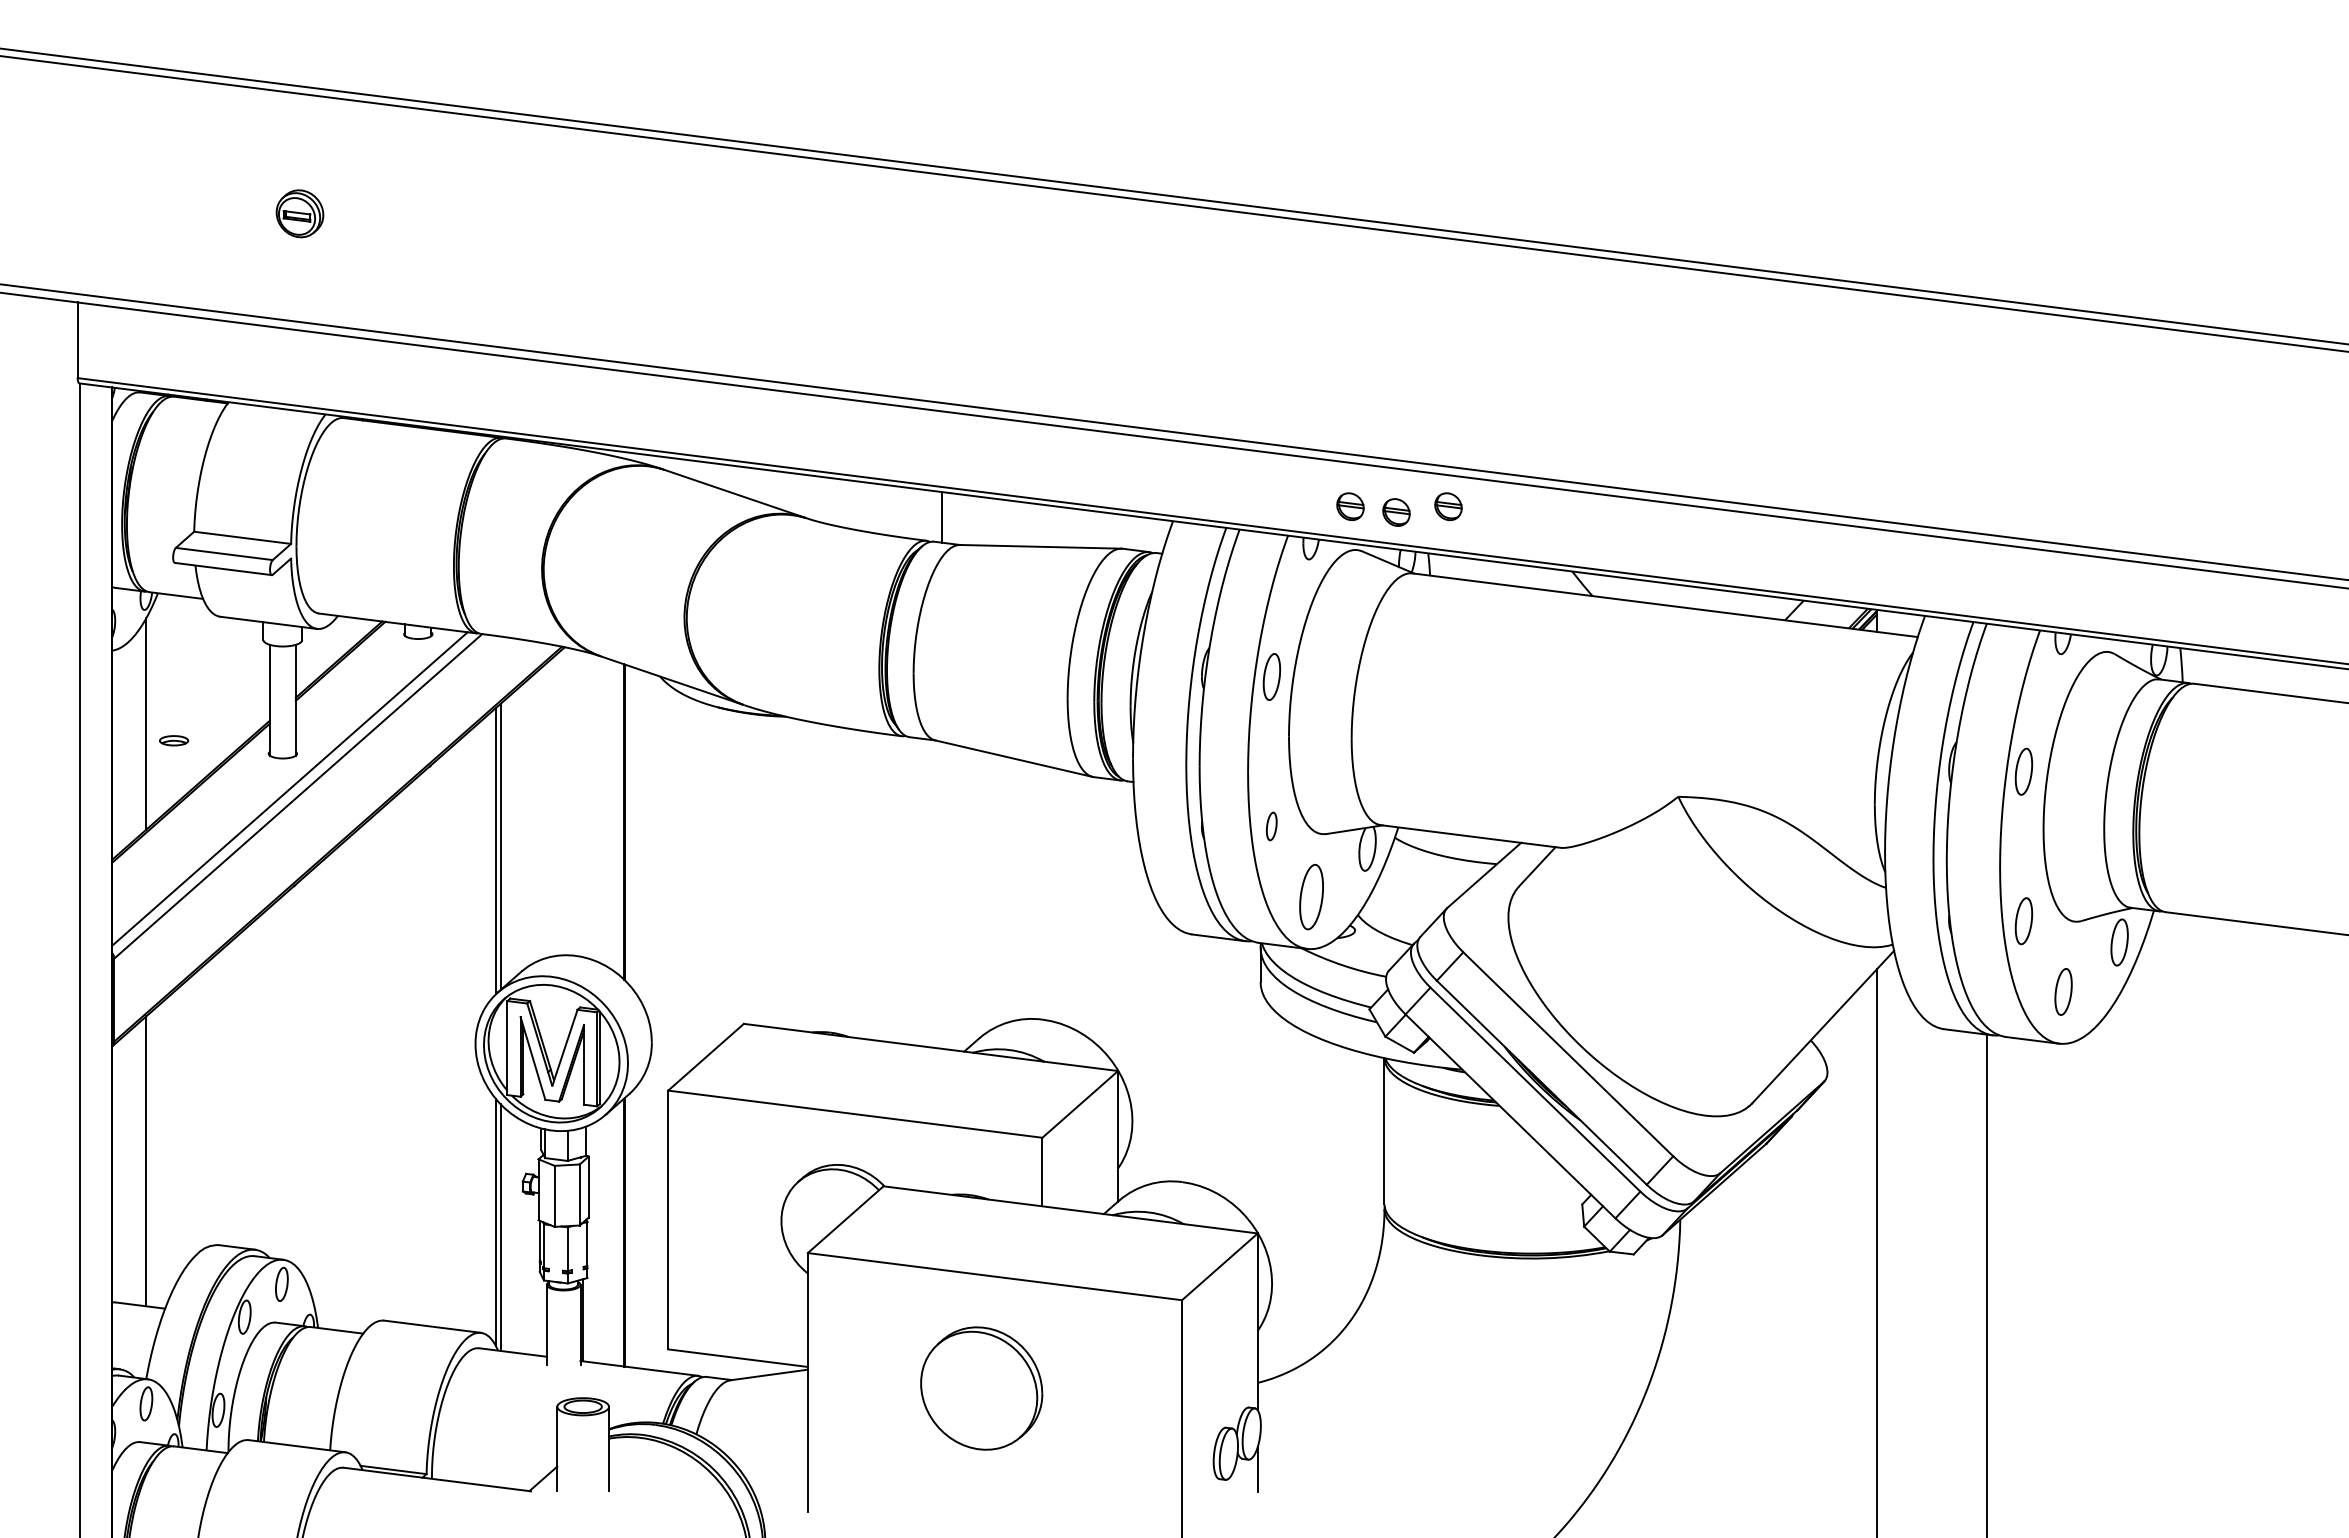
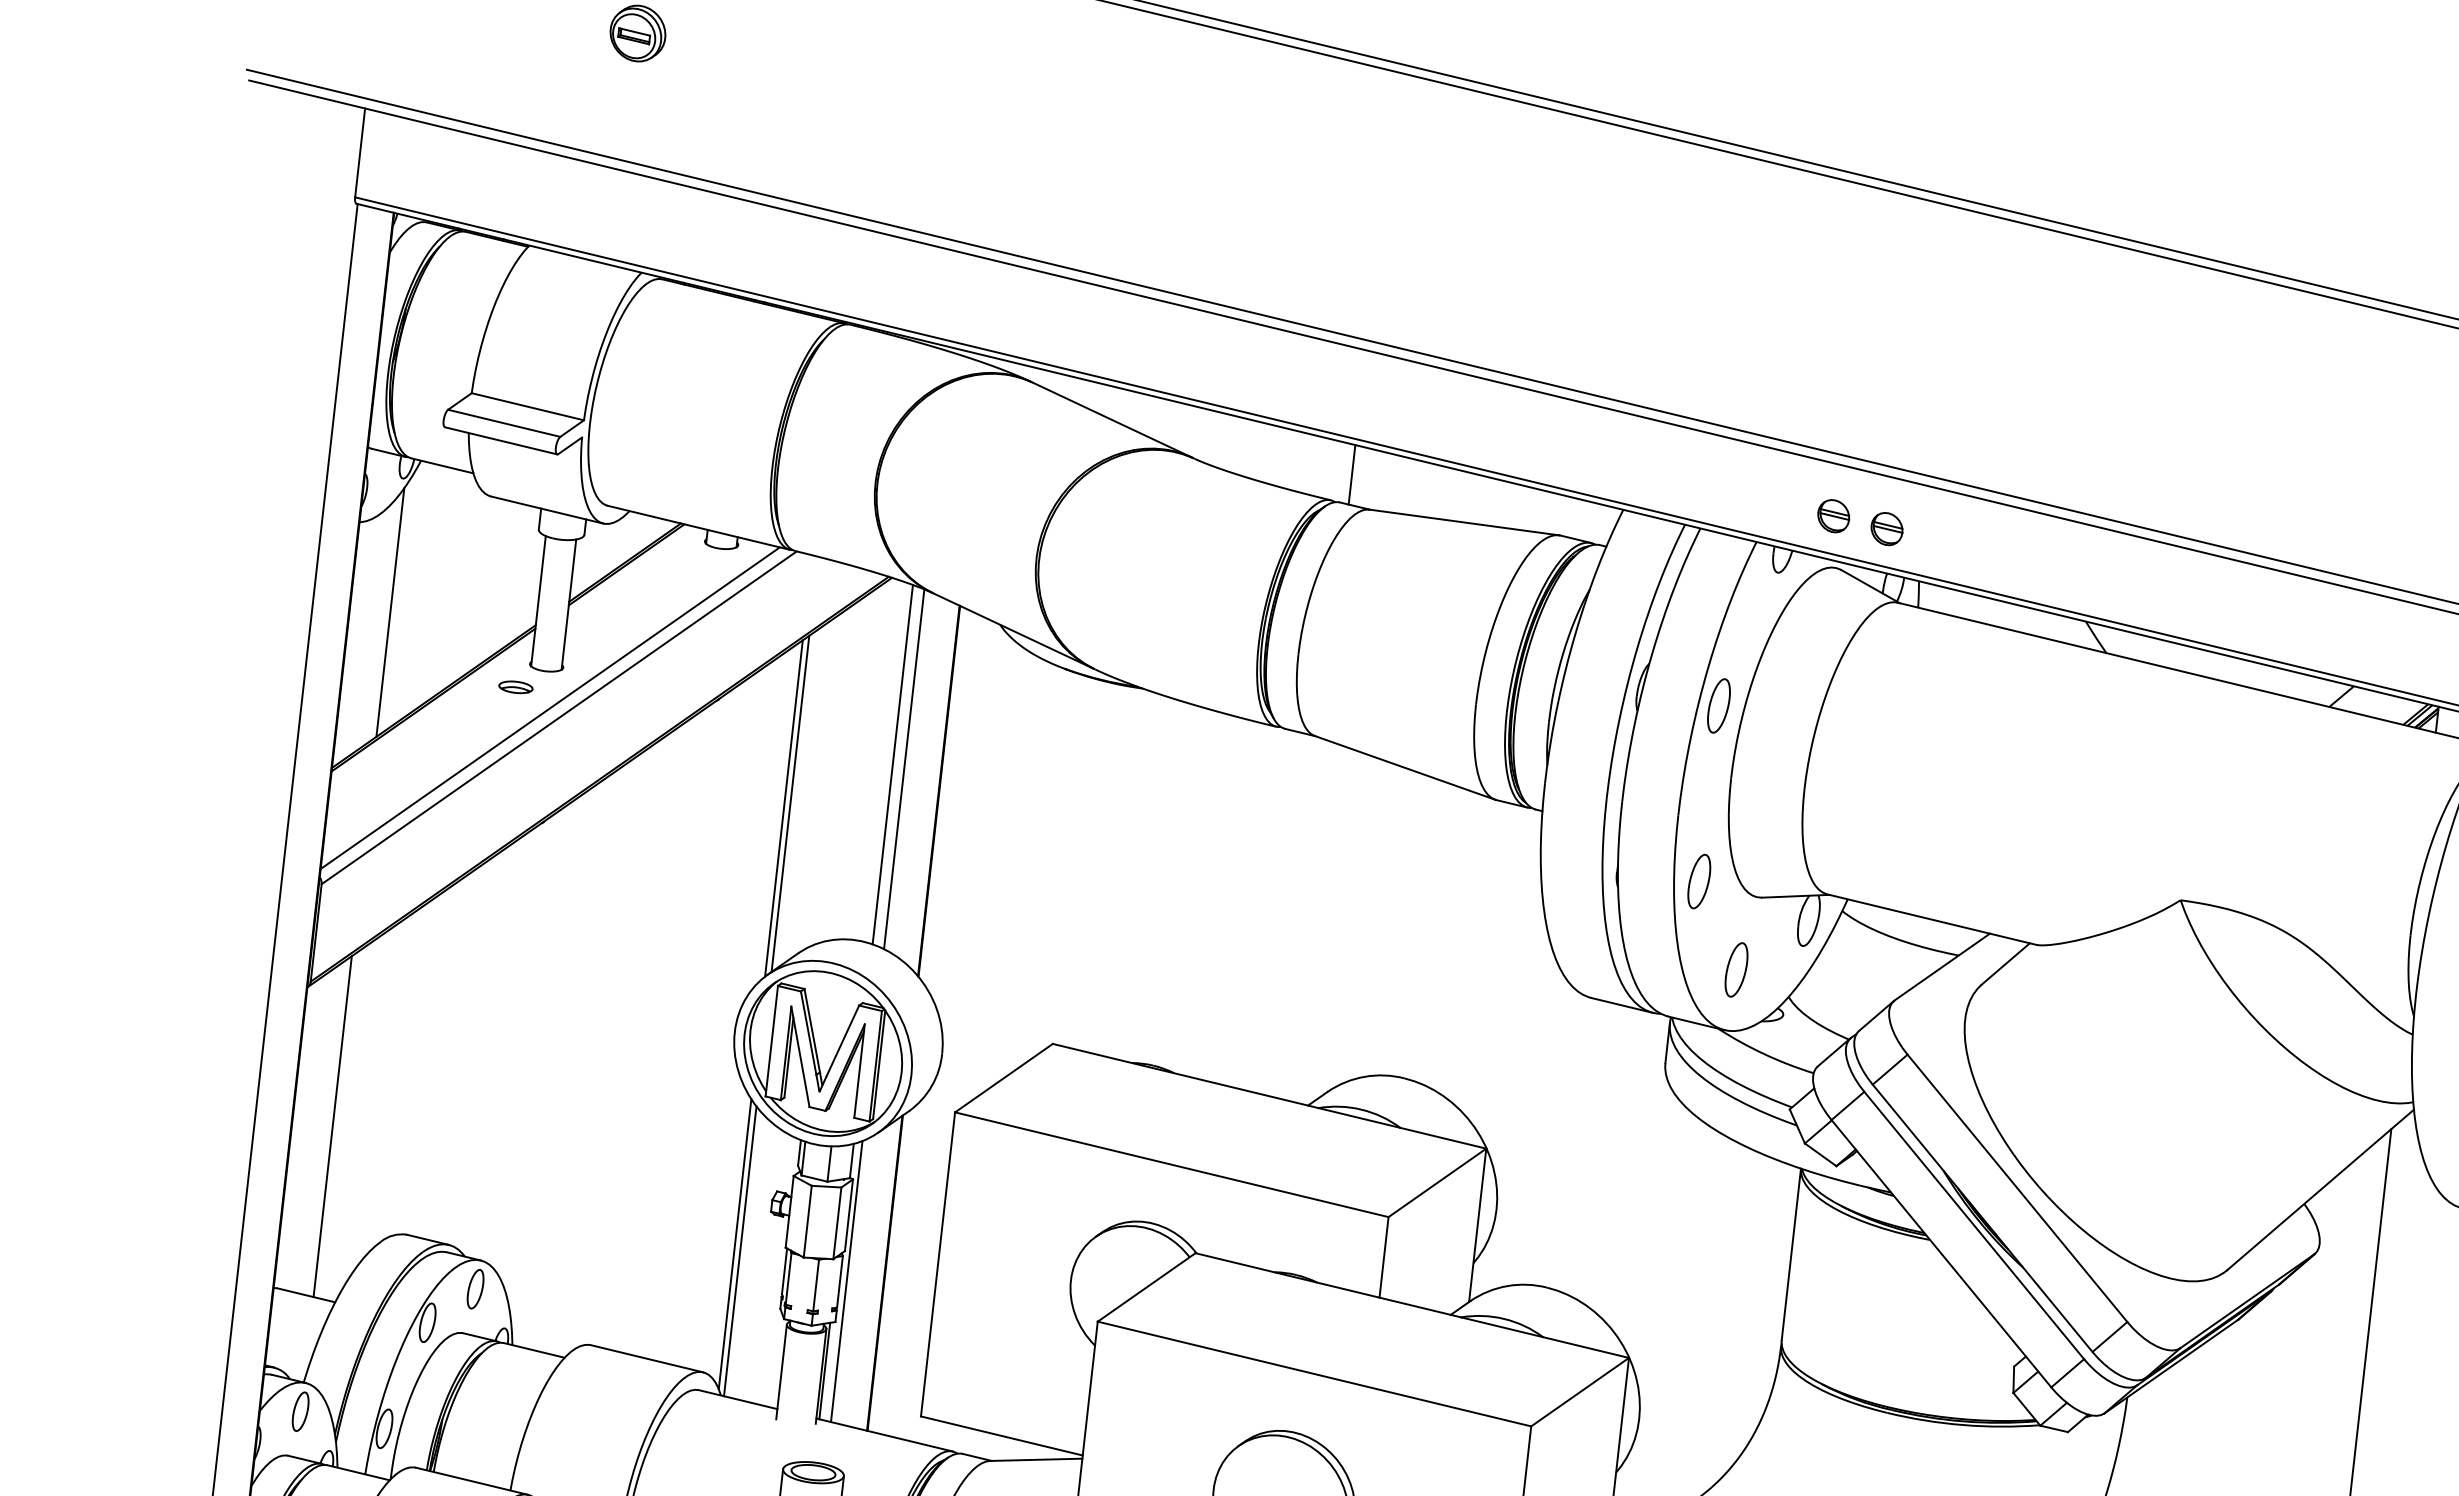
part: (1448, 506) -> (1948, 528), removed
part: (174, 740) -> (516, 687), moved
line: (583, 804) -> (893, 765), added
line: (593, 806) -> (904, 768), added
part: (1271, 826) -> (1698, 881), size x1.67
part: (1311, 897) -> (1736, 970), size x0.71
line: (593, 1242) -> (847, 1280), added

